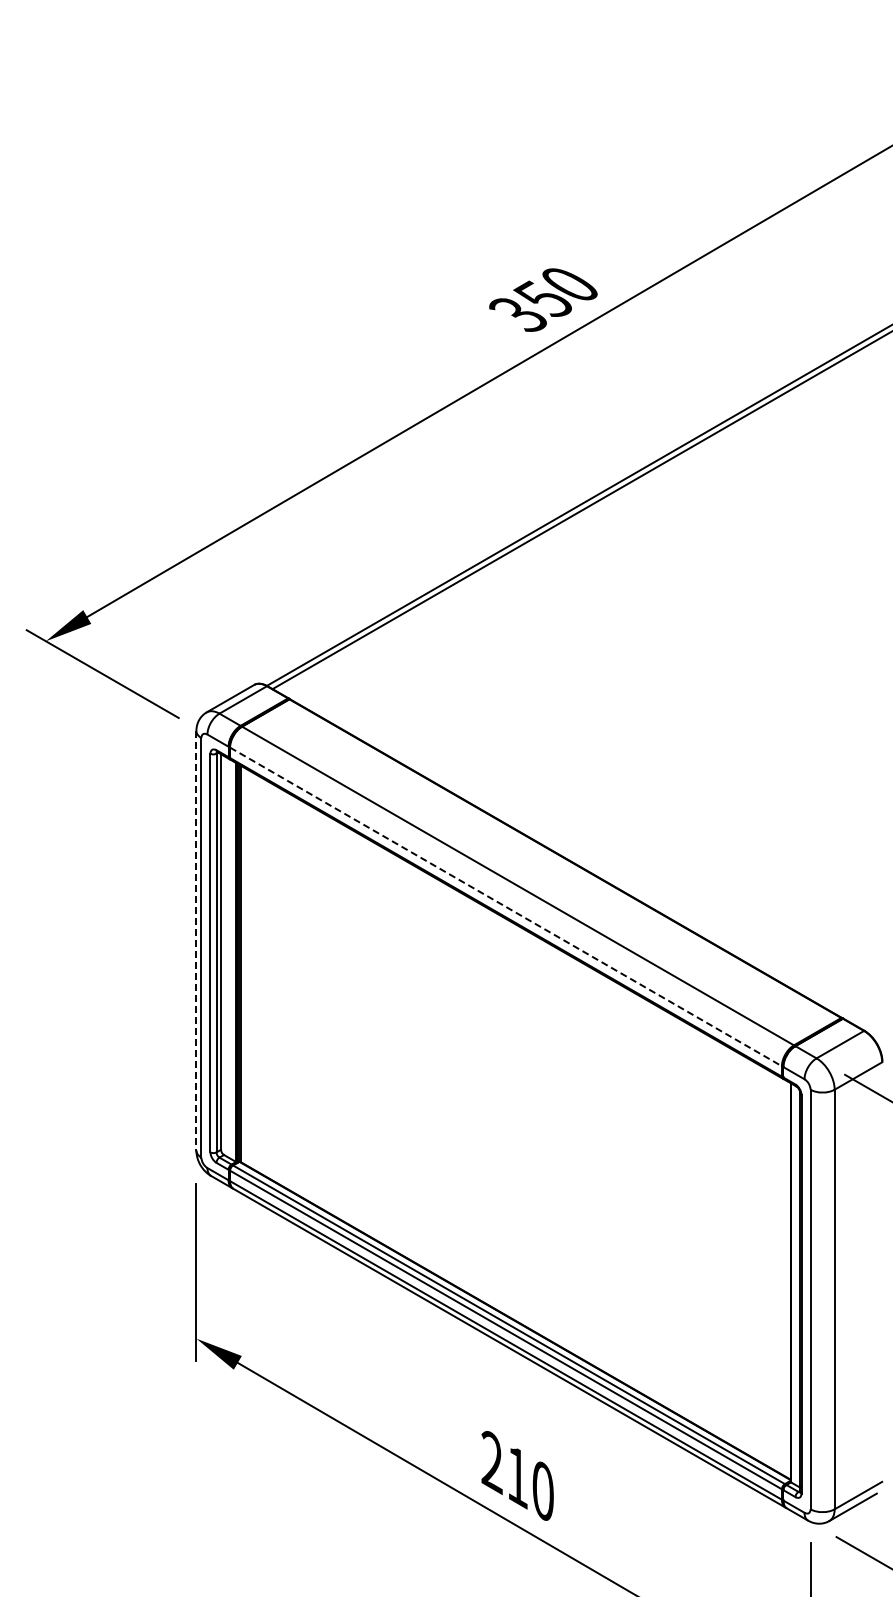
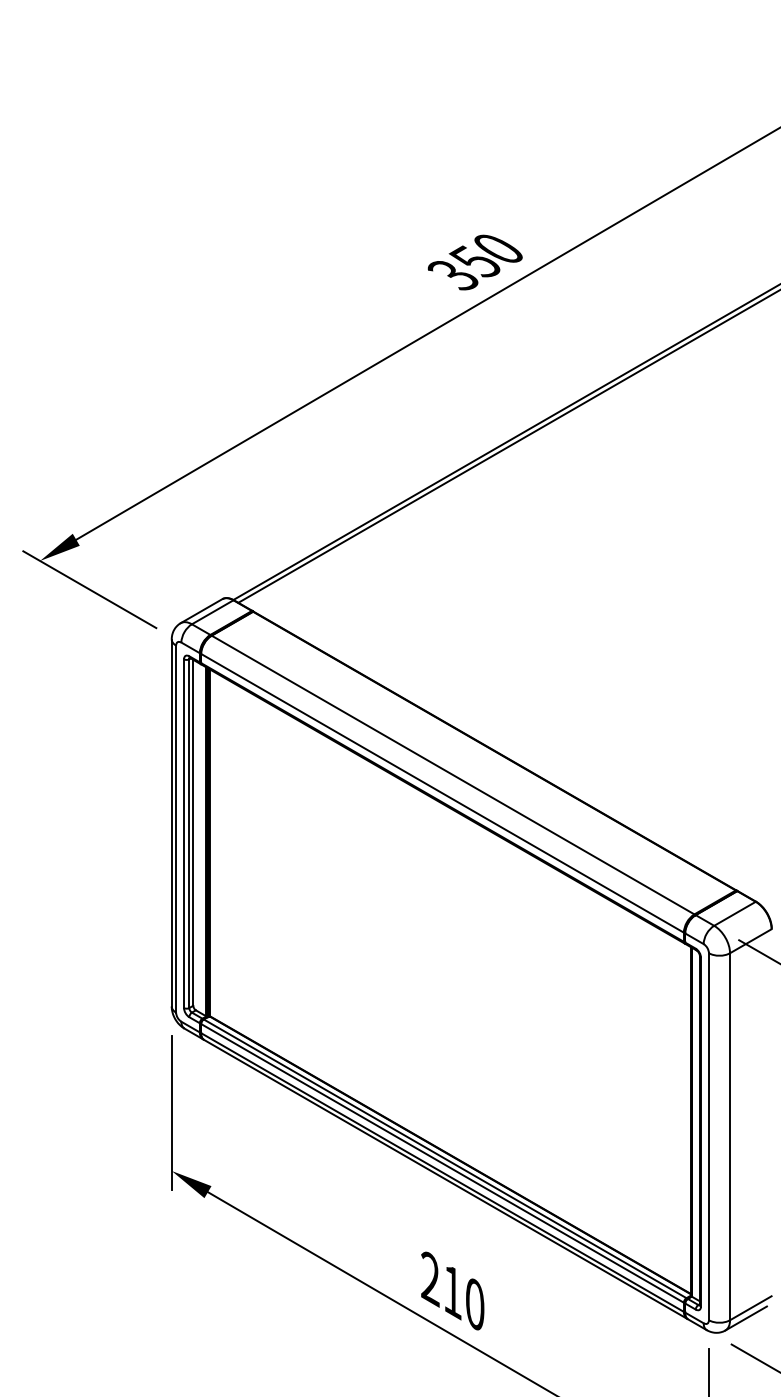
line: (505, 906) -> (442, 792), dashed -> solid
line: (196, 940) -> (171, 822), dashed -> solid

